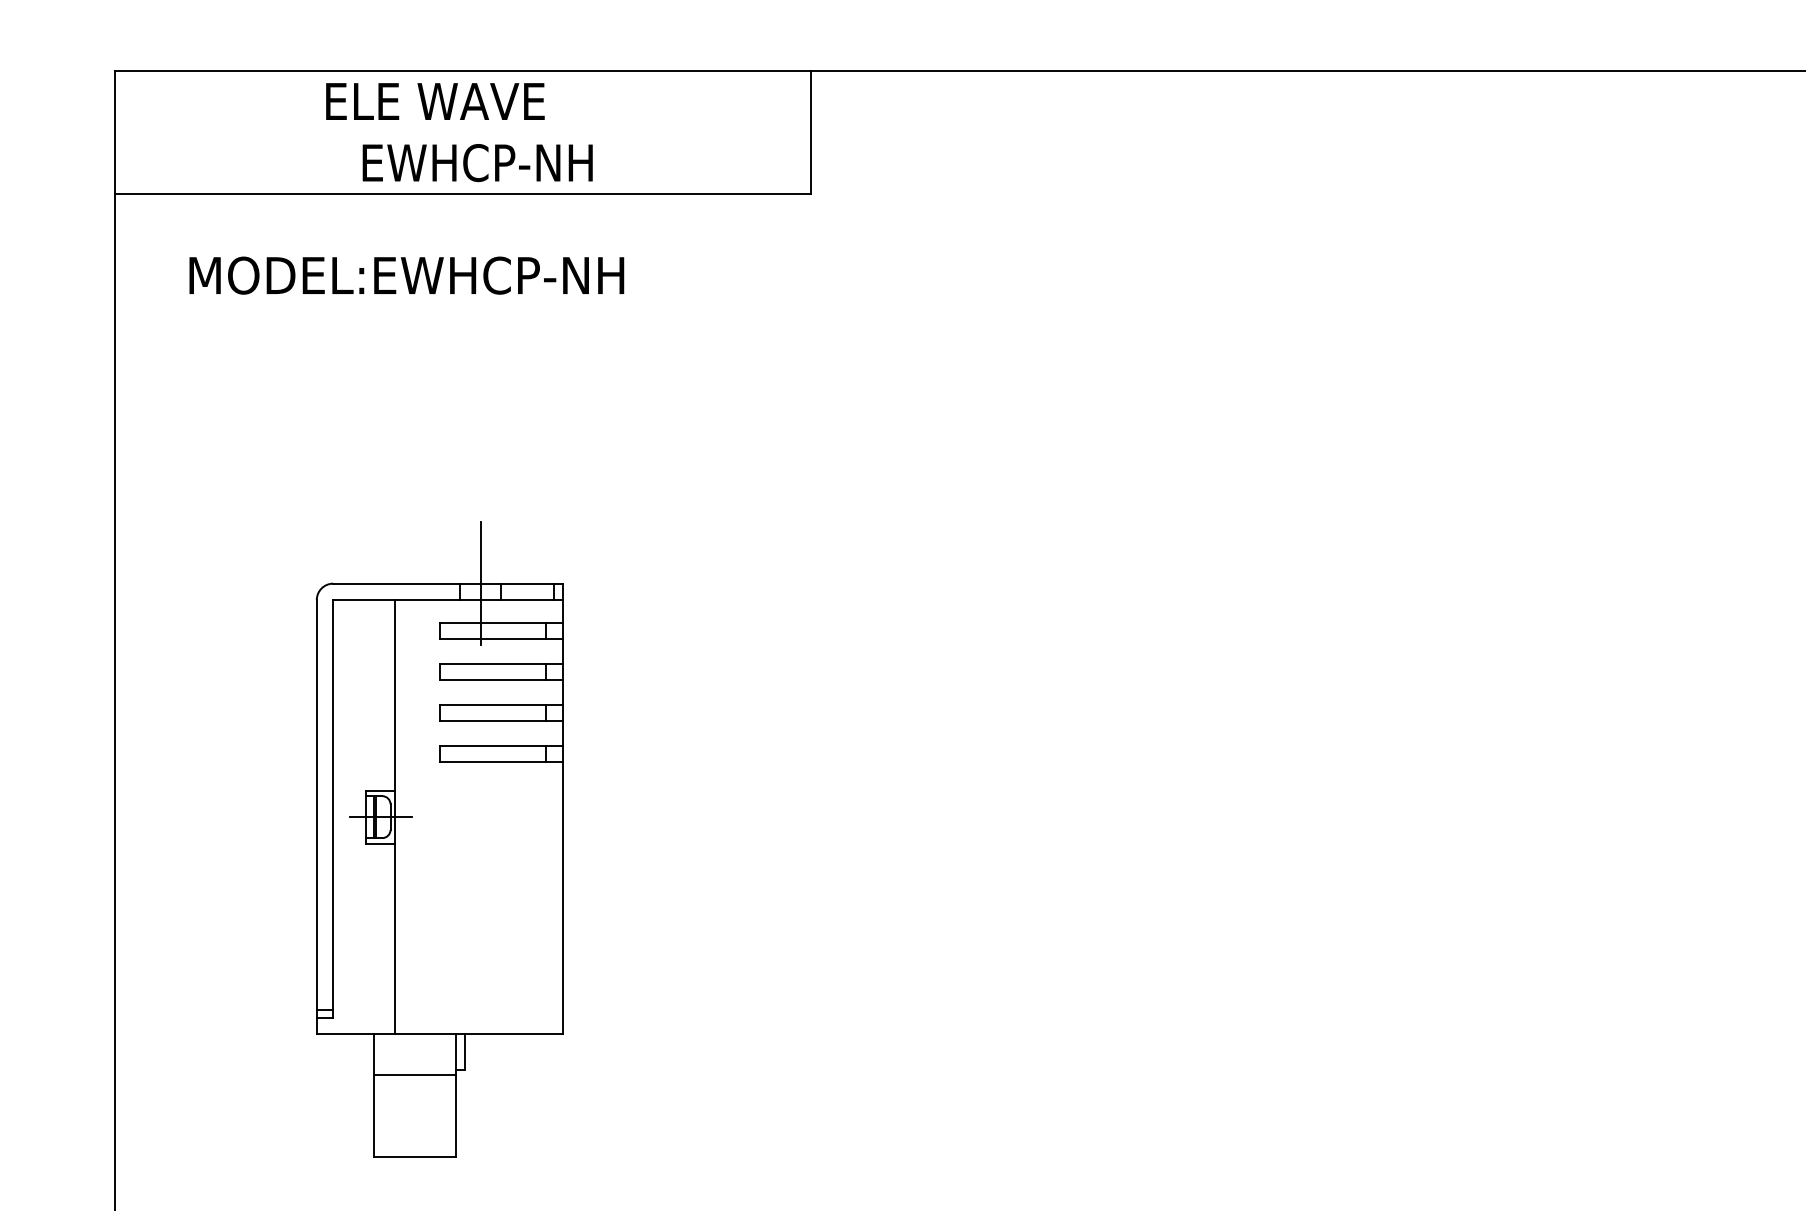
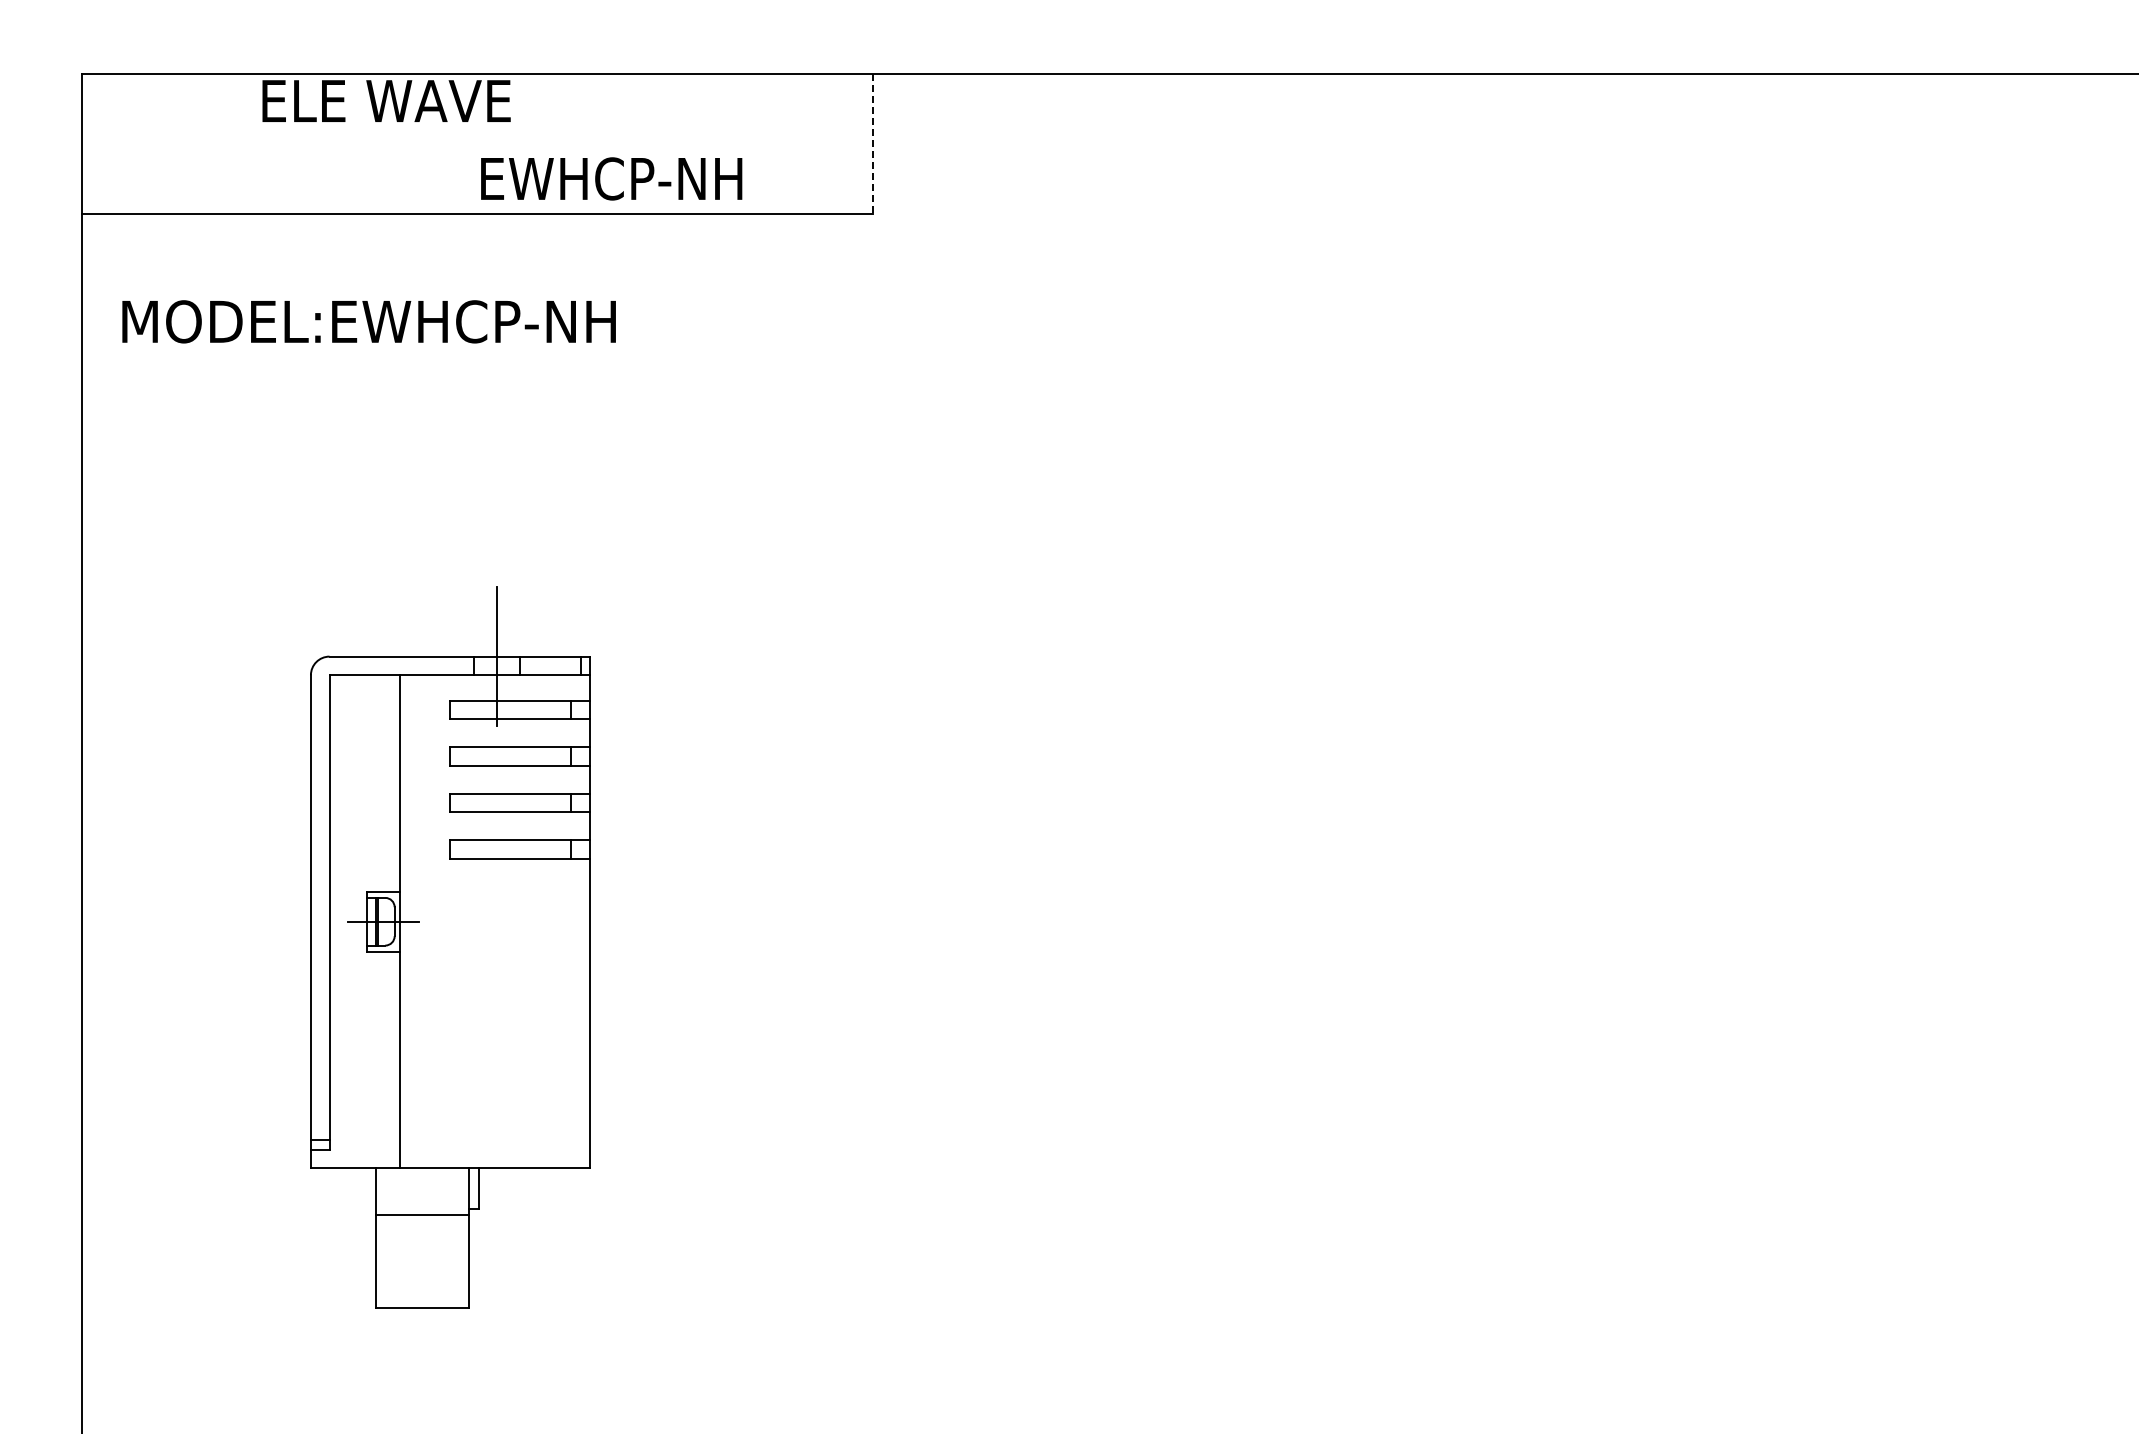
text: (435, 100) -> (386, 100), moved
line: (811, 132) -> (872, 144), solid -> dashed
text: (477, 162) -> (611, 178), moved
text: (406, 275) -> (368, 321), moved

